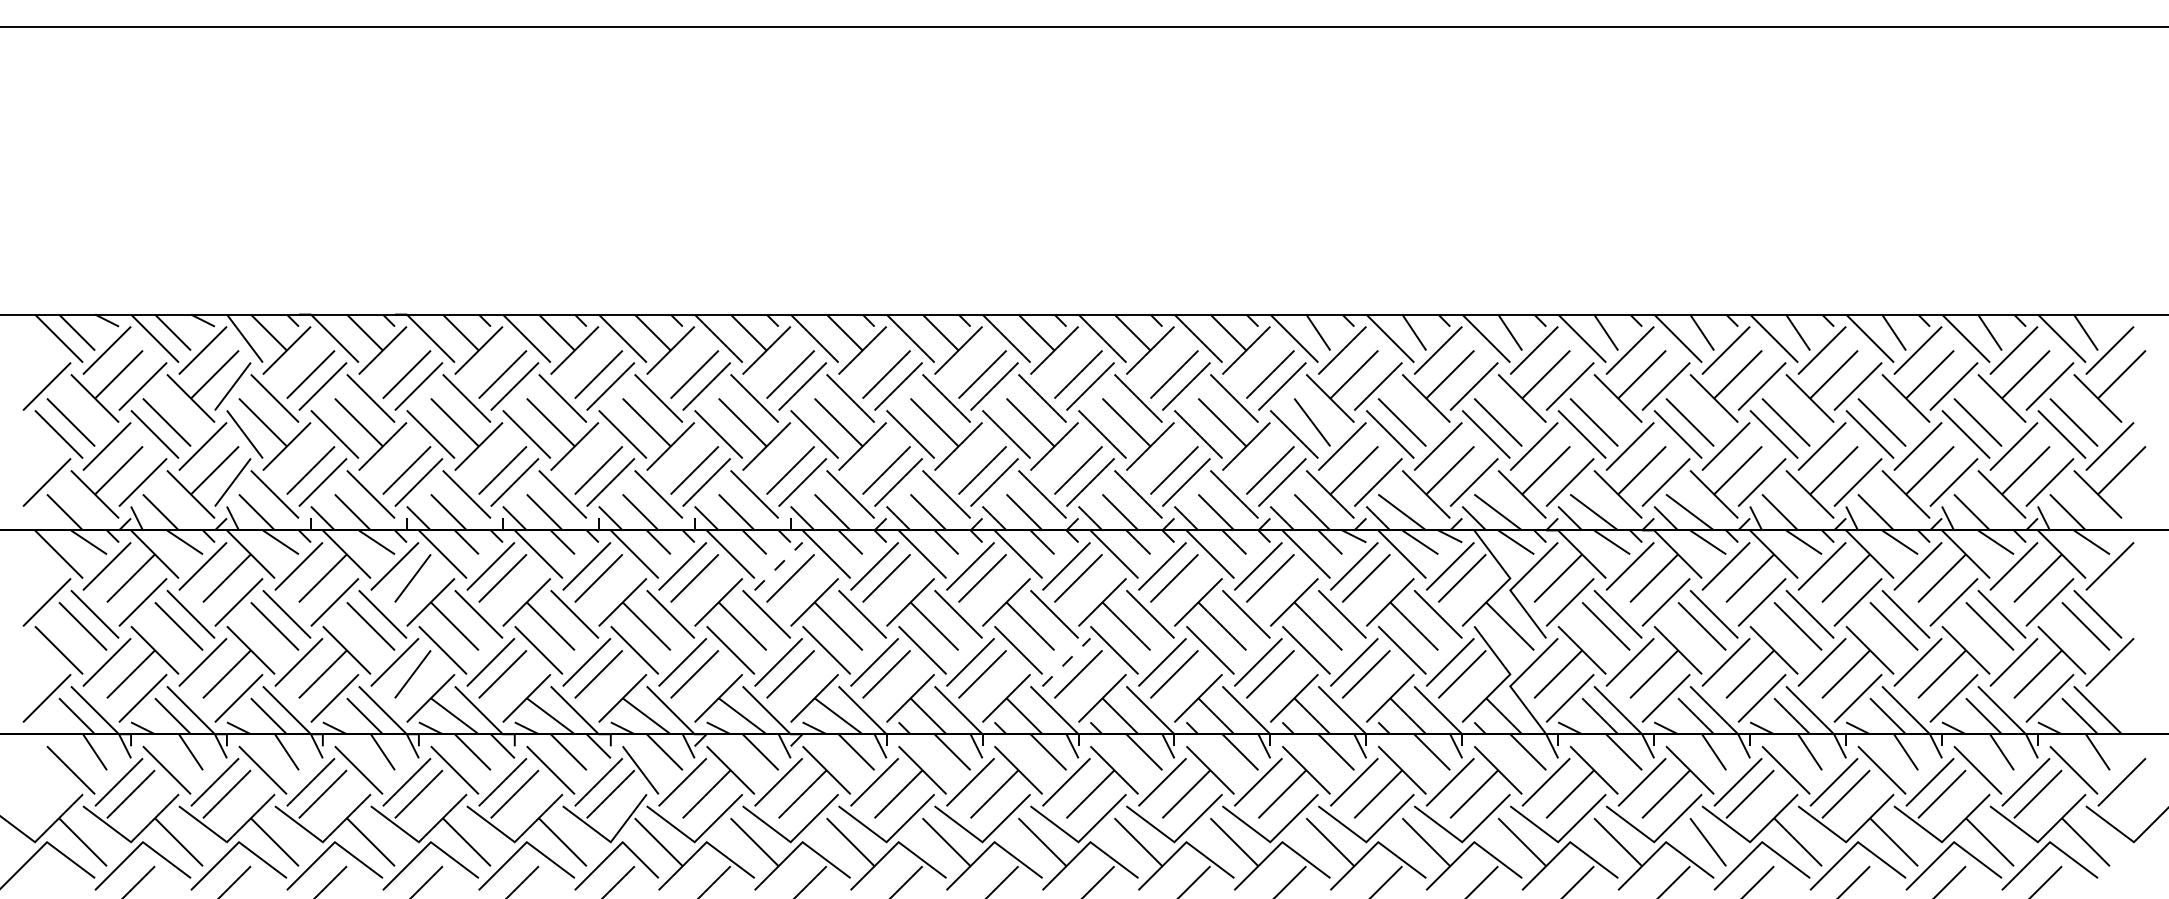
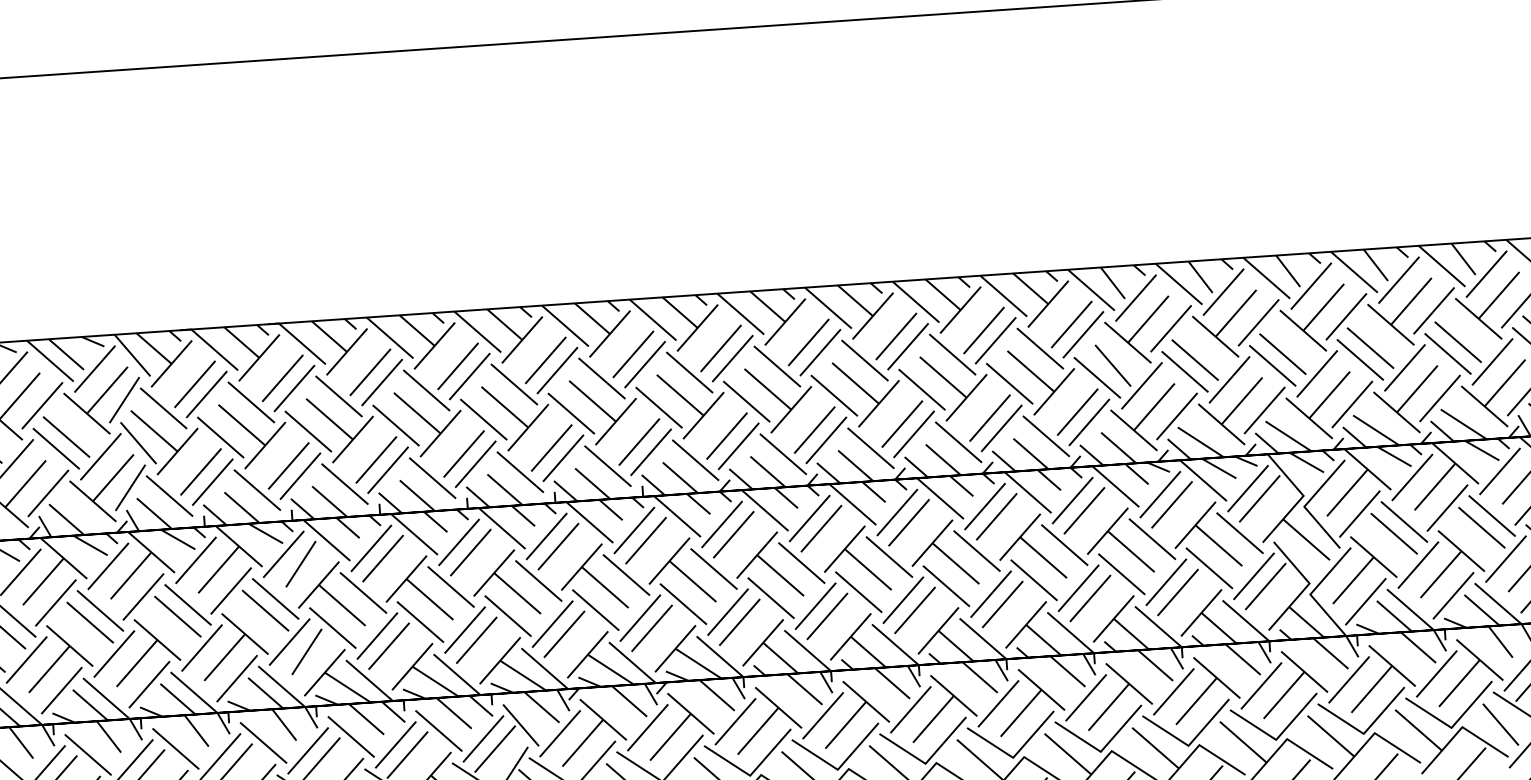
line: (778, 566) -> (634, 530), dashed -> solid
line: (1066, 662) -> (903, 600), dashed -> solid

